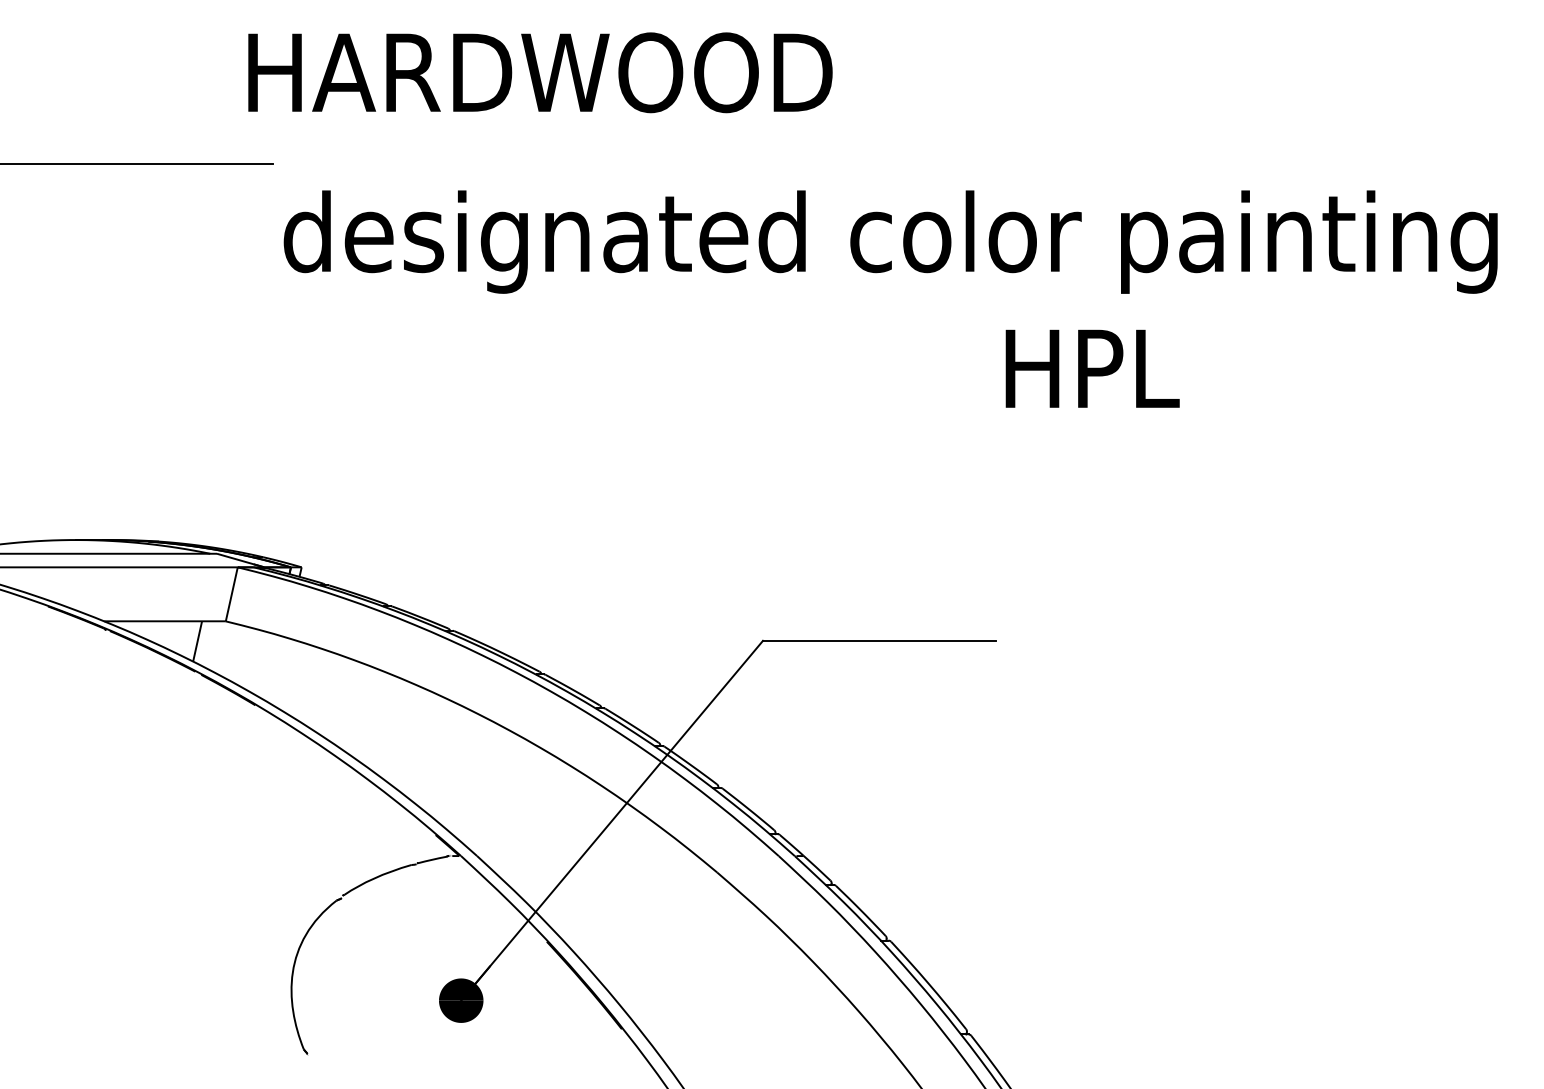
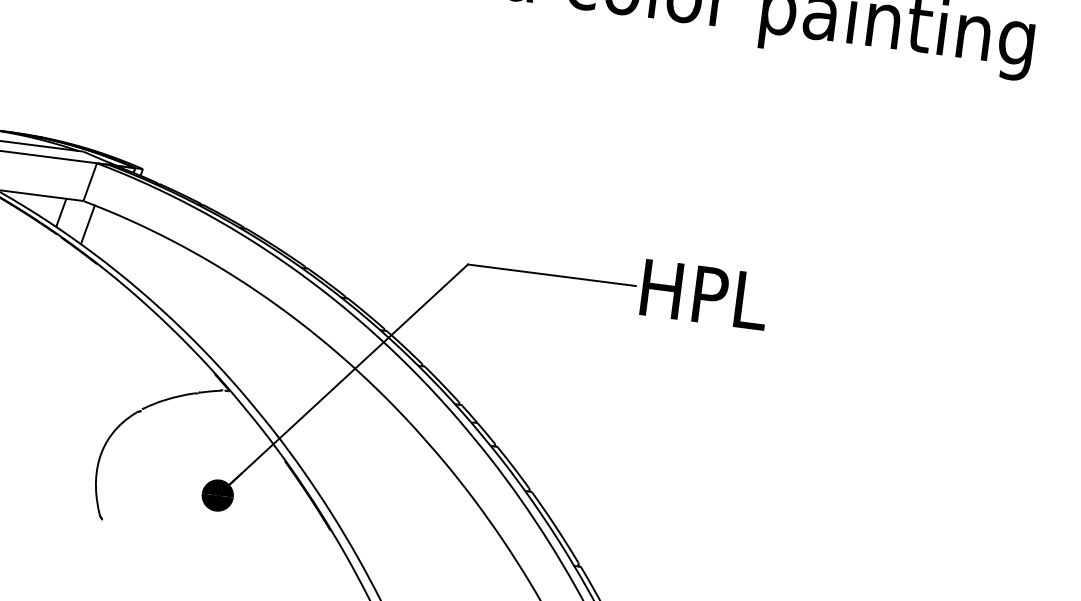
text: (1092, 368) -> (705, 294), moved
line: (235, 652) -> (87, 224), added

